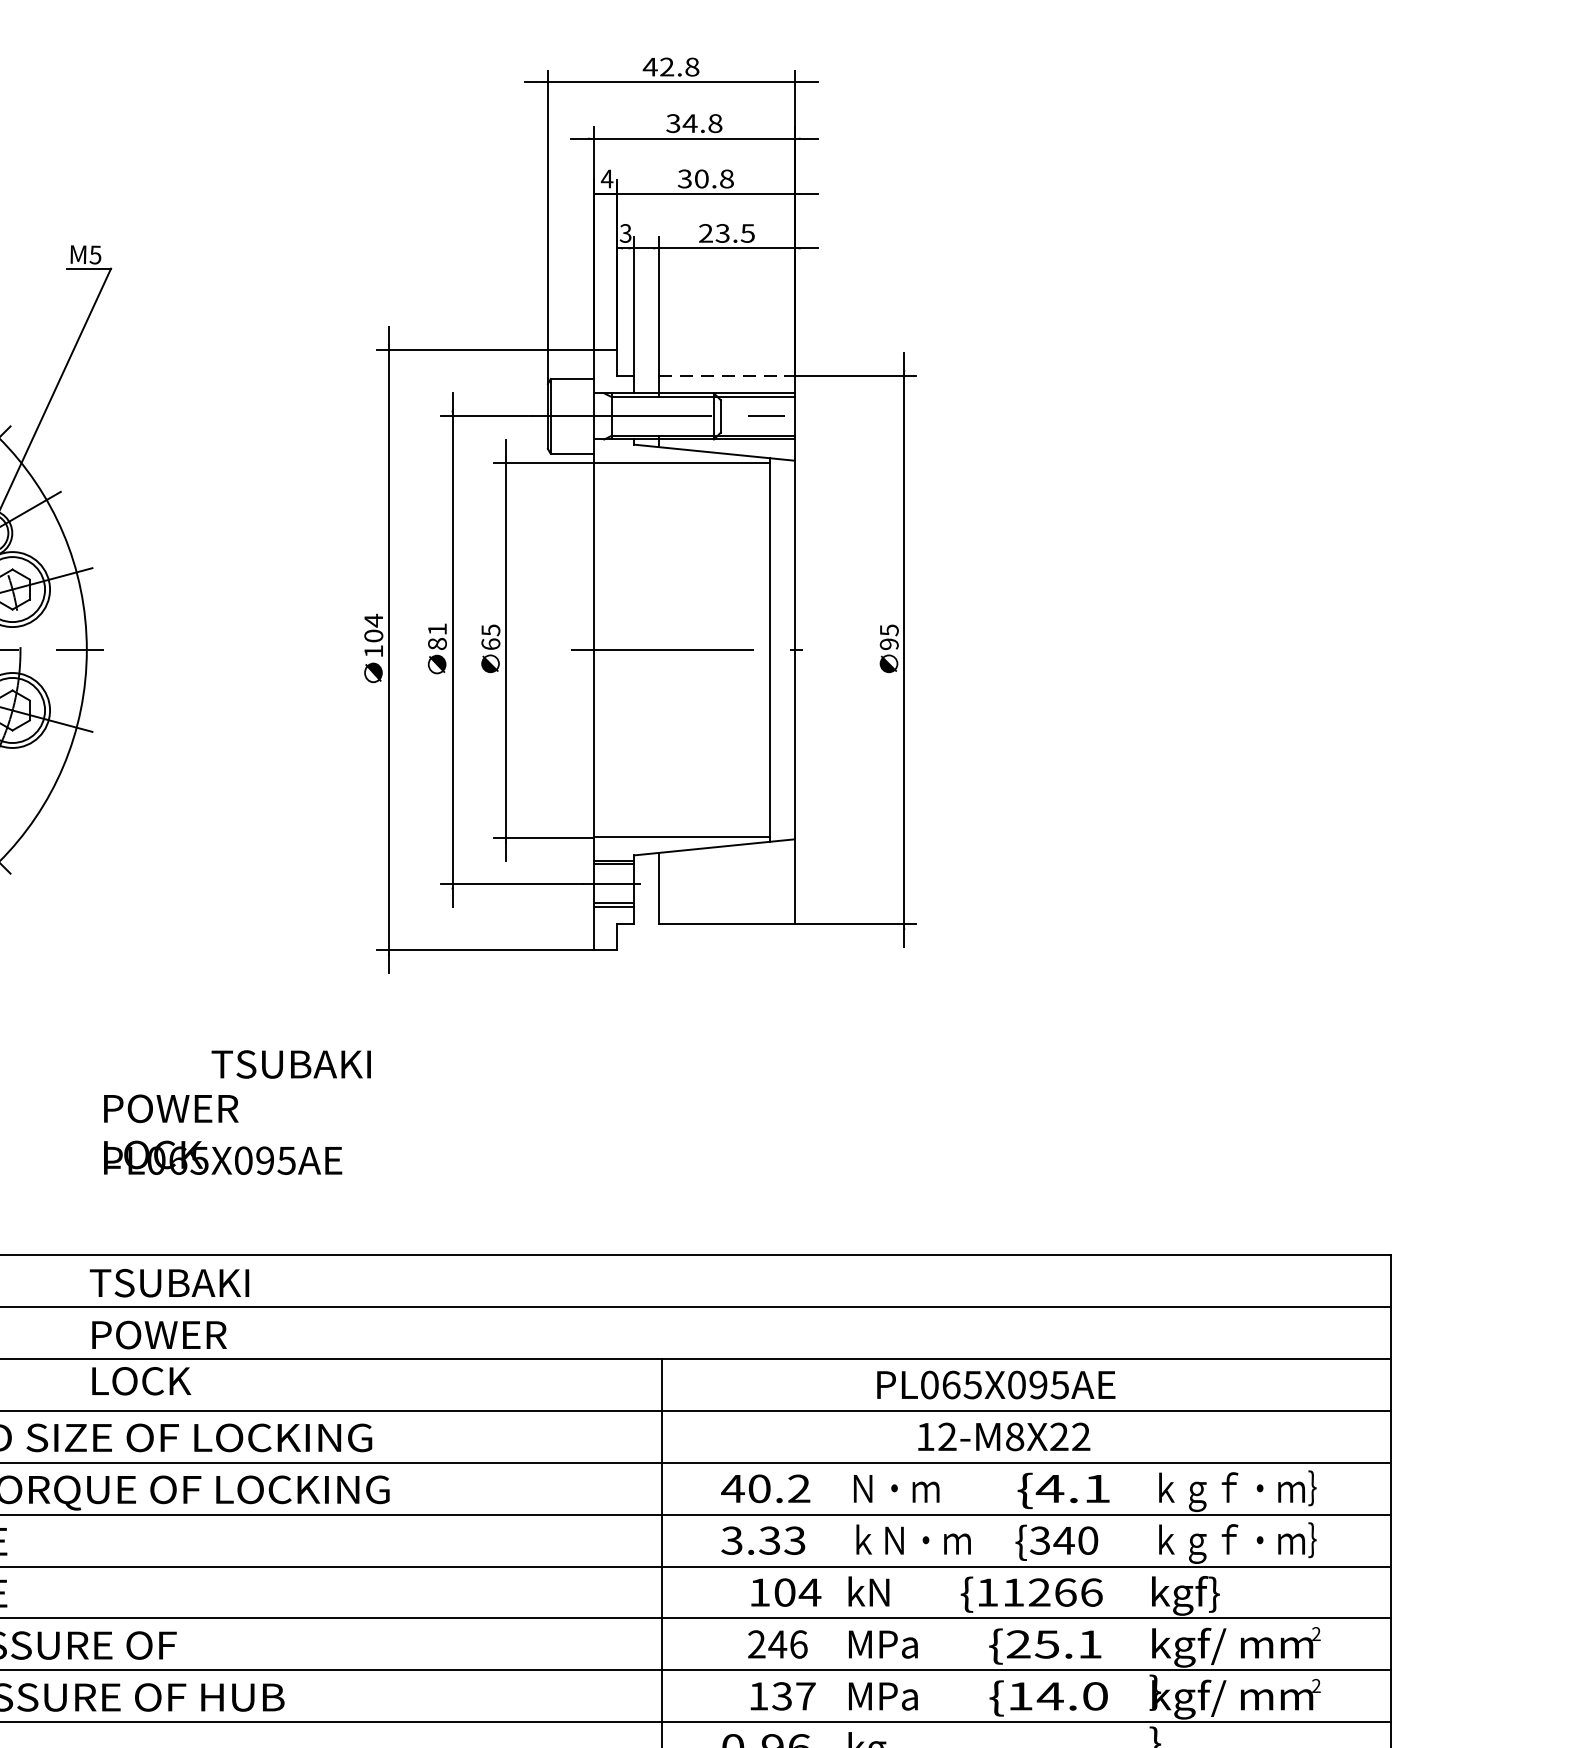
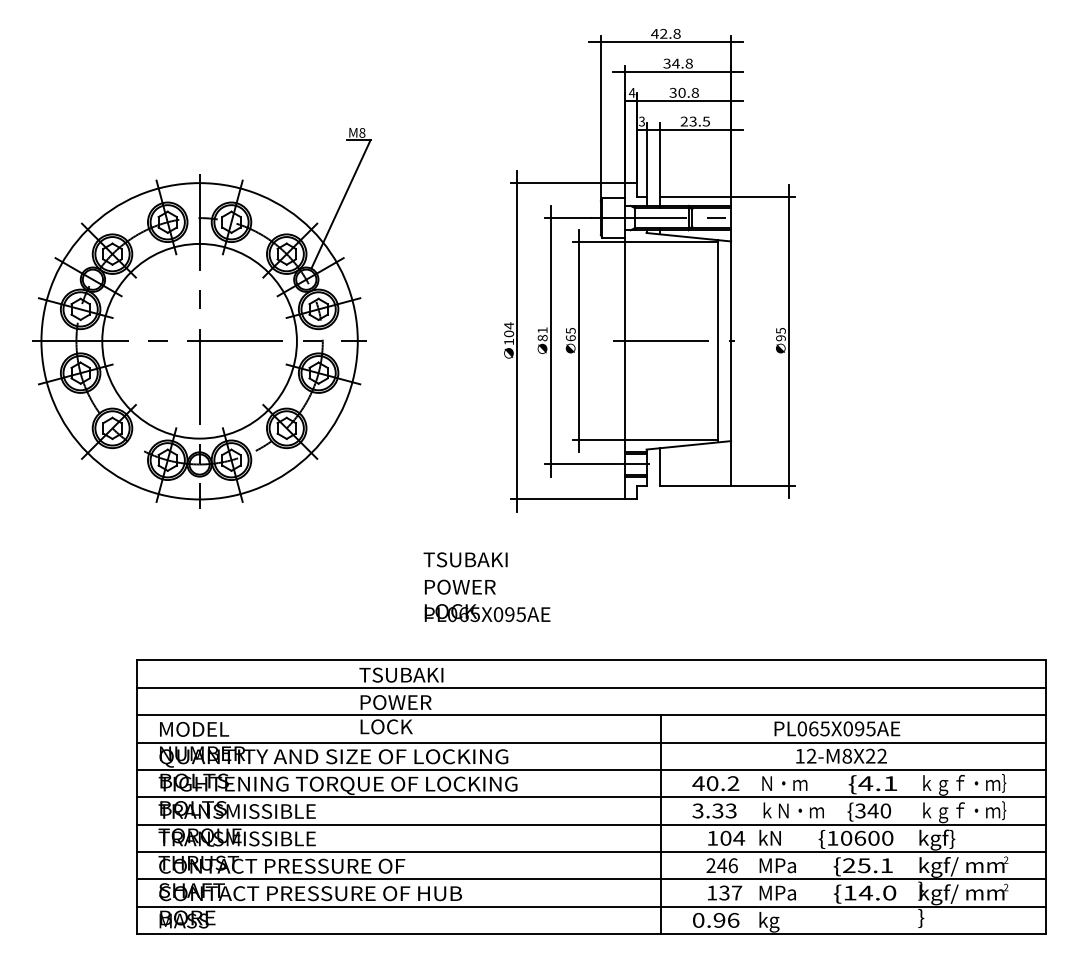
text: (95, 254) -> (362, 132), M5 -> M8
line: (727, 375) -> (695, 196), dashed -> solid
text: (222, 1133) -> (487, 600), moved
text: (1053, 1590) -> (867, 837), 11266 -> 10600

